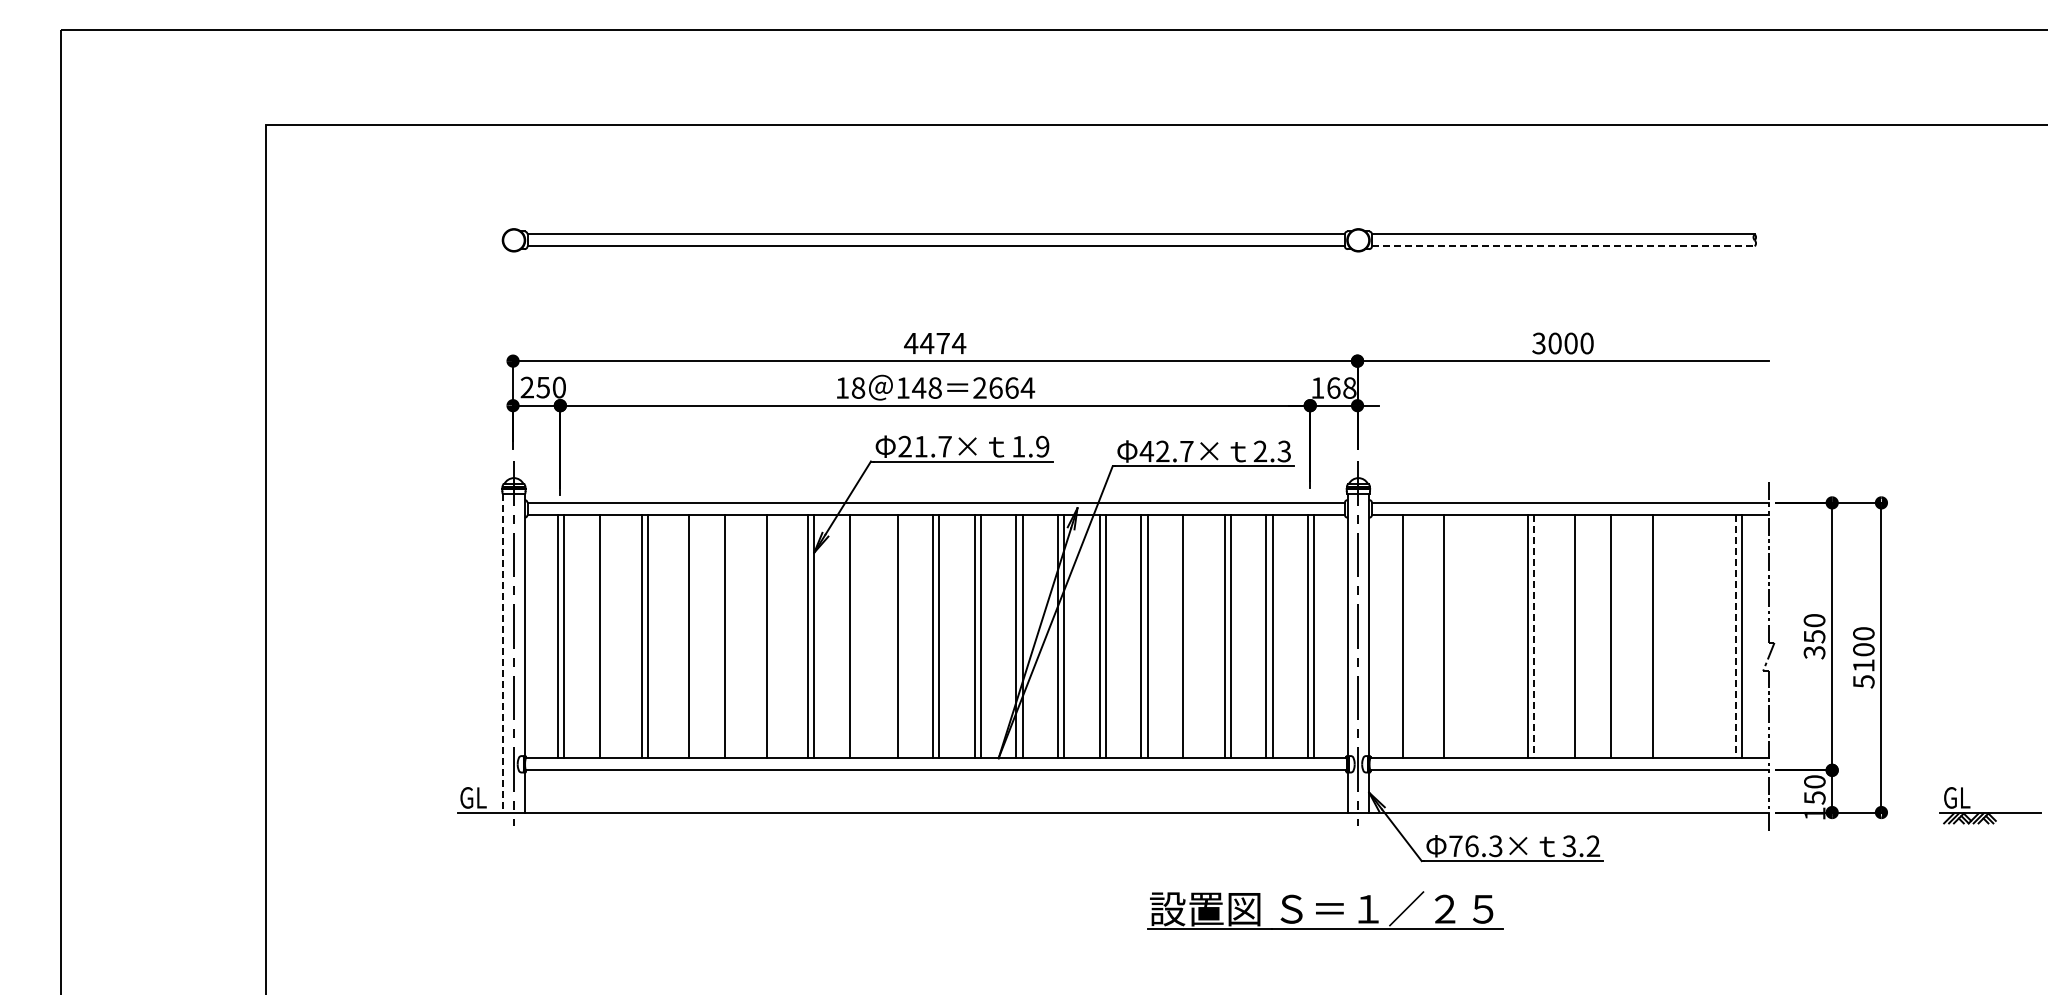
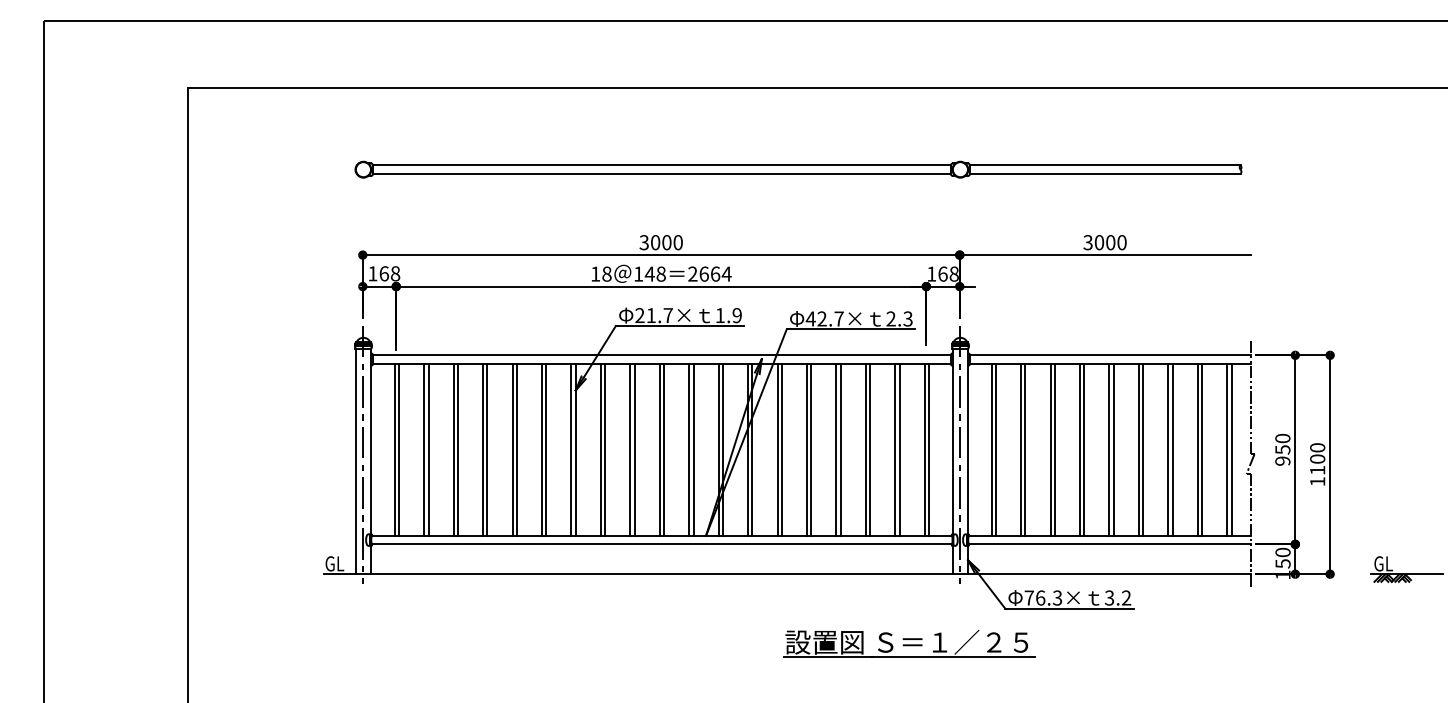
line: (1563, 246) -> (1105, 174), dashed -> solid
text: (935, 343) -> (661, 242), 4474 -> 3000
text: (542, 387) -> (383, 273), 250 -> 168
line: (605, 636) -> (428, 449), added
line: (683, 636) -> (483, 449), added
line: (730, 636) -> (516, 449), added
line: (772, 636) -> (546, 449), added
line: (855, 636) -> (604, 449), added
line: (891, 636) -> (630, 449), added
line: (1189, 636) -> (840, 449), added
line: (1408, 636) -> (995, 449), added
line: (1450, 636) -> (1025, 449), added
line: (1486, 636) -> (1050, 449), added
line: (1492, 636) -> (1055, 449), added
line: (1533, 636) -> (1084, 449), dashed -> solid
line: (1569, 636) -> (1109, 449), added
line: (1617, 636) -> (1143, 449), added
line: (1658, 636) -> (1172, 449), added
line: (1694, 636) -> (1197, 449), added
line: (1700, 636) -> (1202, 449), added
line: (1735, 636) -> (1226, 449), dashed -> solid
text: (1814, 652) -> (1282, 461), 350 -> 950
line: (503, 653) -> (356, 461), dashed -> solid
text: (1863, 681) -> (1317, 481), 5100 -> 1100
part: (1325, 910) -> (909, 643), moved

